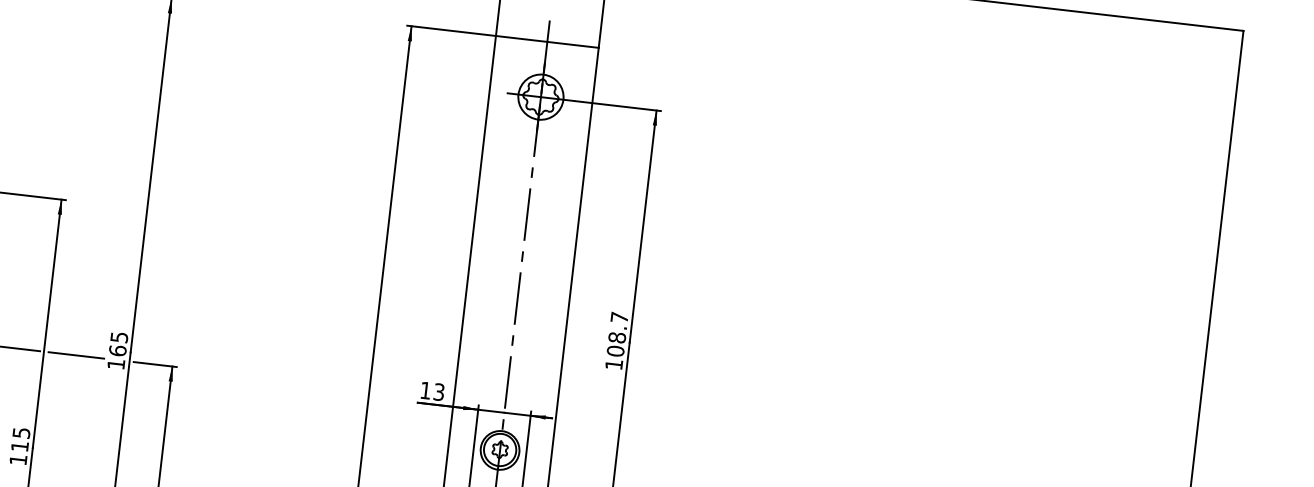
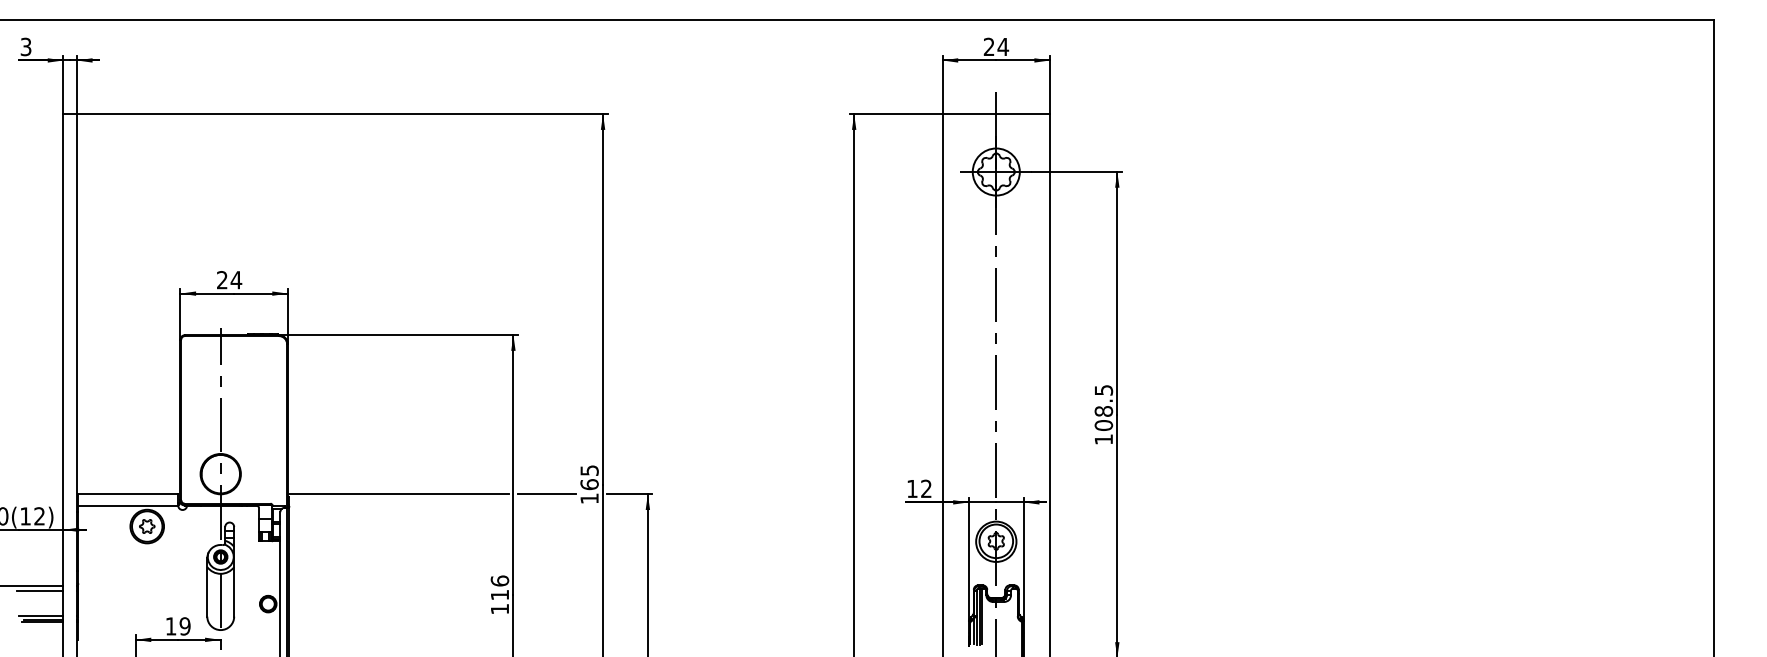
text: (620, 317) -> (1104, 390), 108.7 -> 108.5
text: (439, 392) -> (926, 489), 13 -> 12
text: (21, 432) -> (499, 580), 115 -> 116

